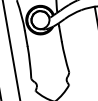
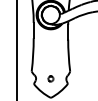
part: (51, 82) -> (50, 78), added

